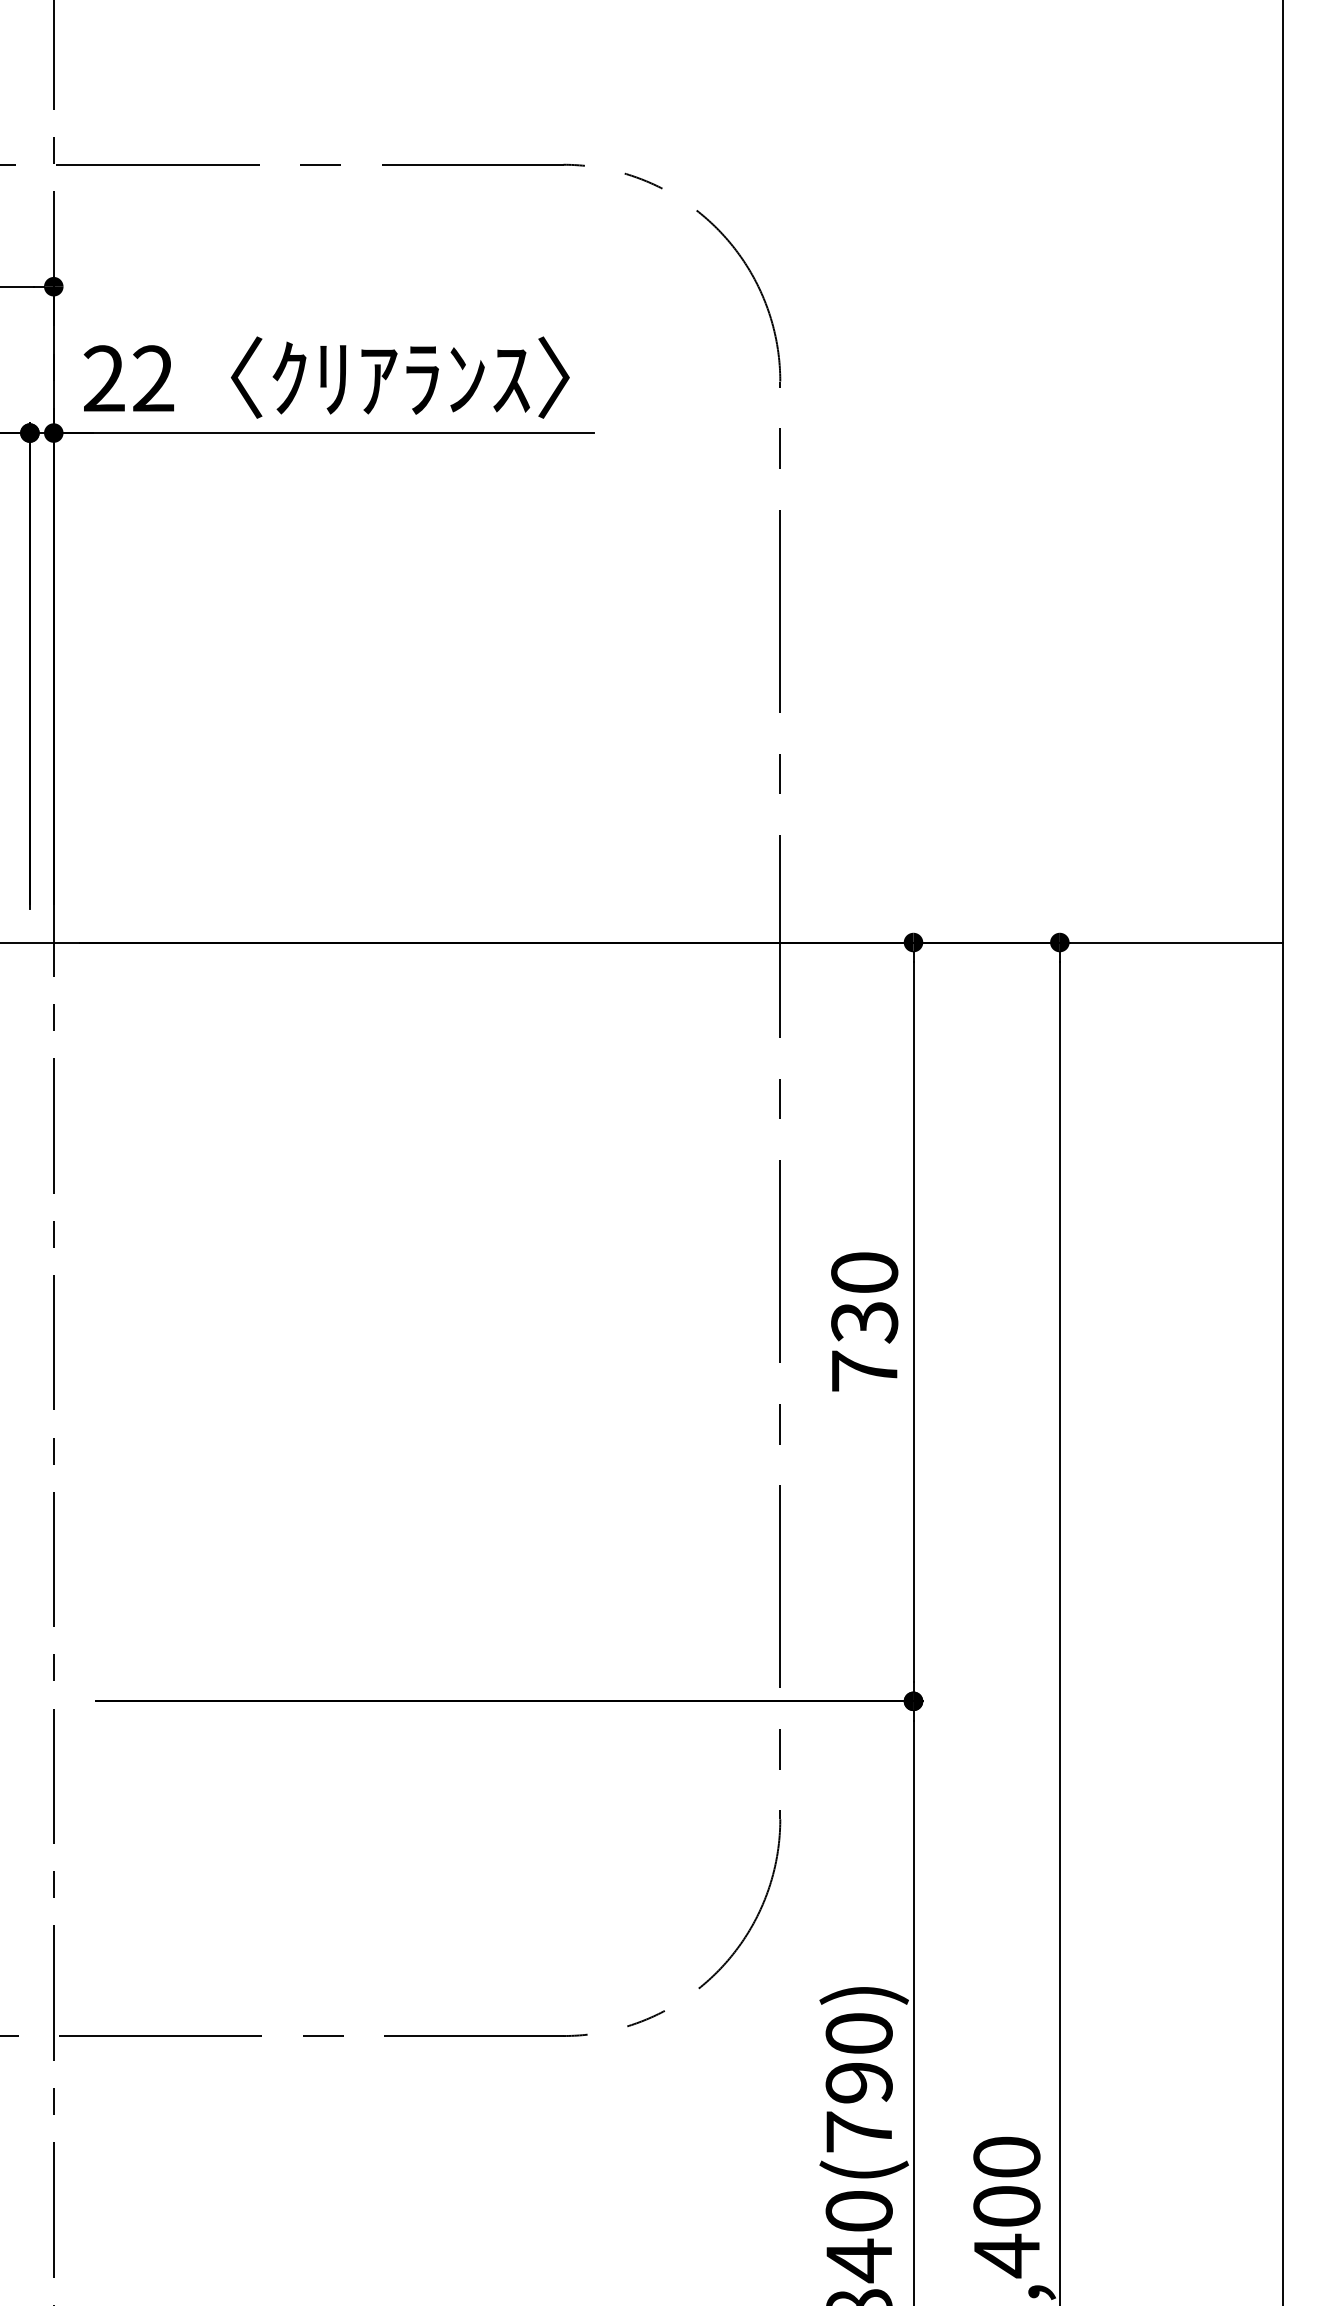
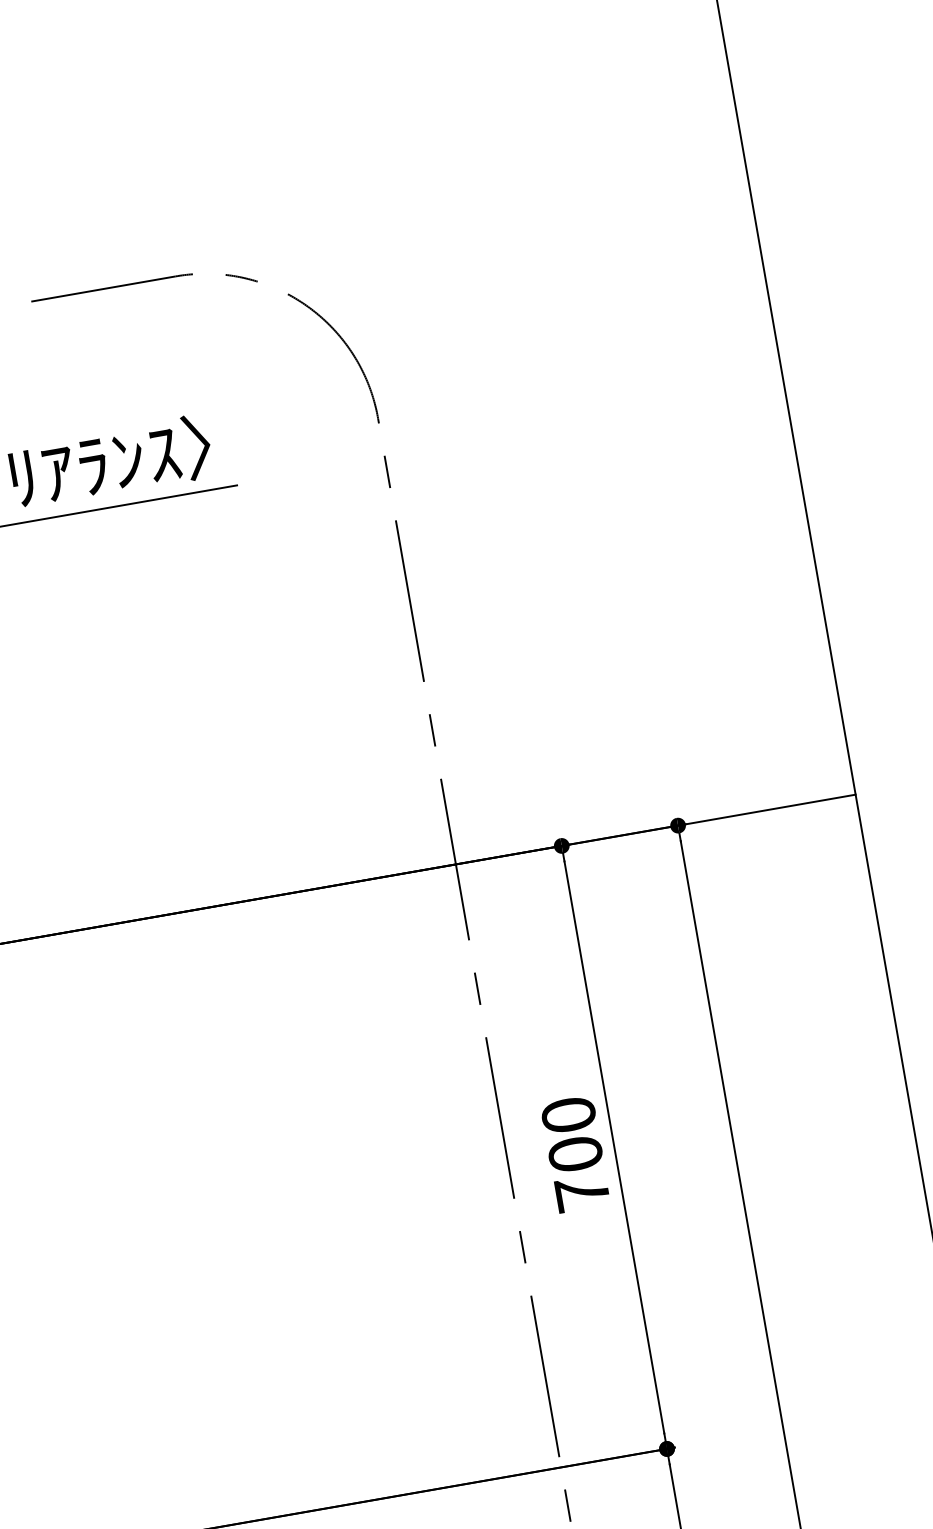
text: (864, 1322) -> (575, 1154), 730 -> 700

